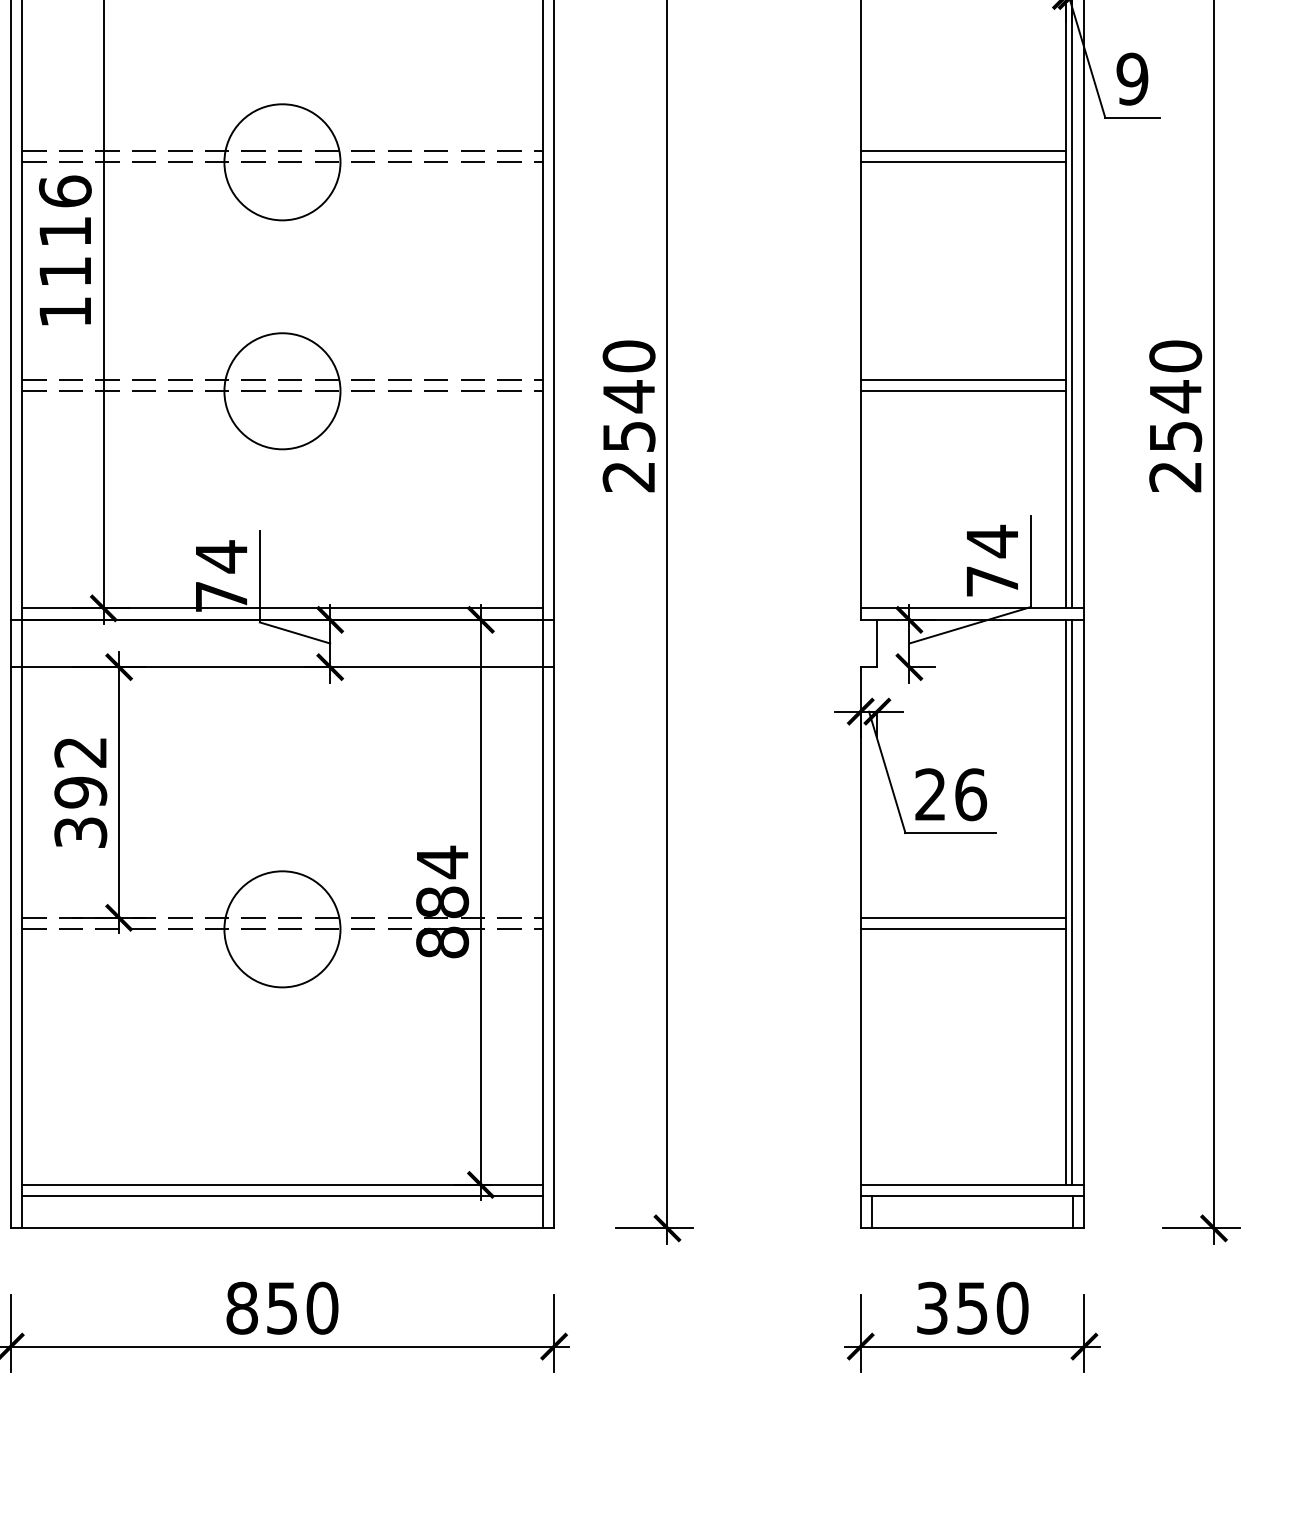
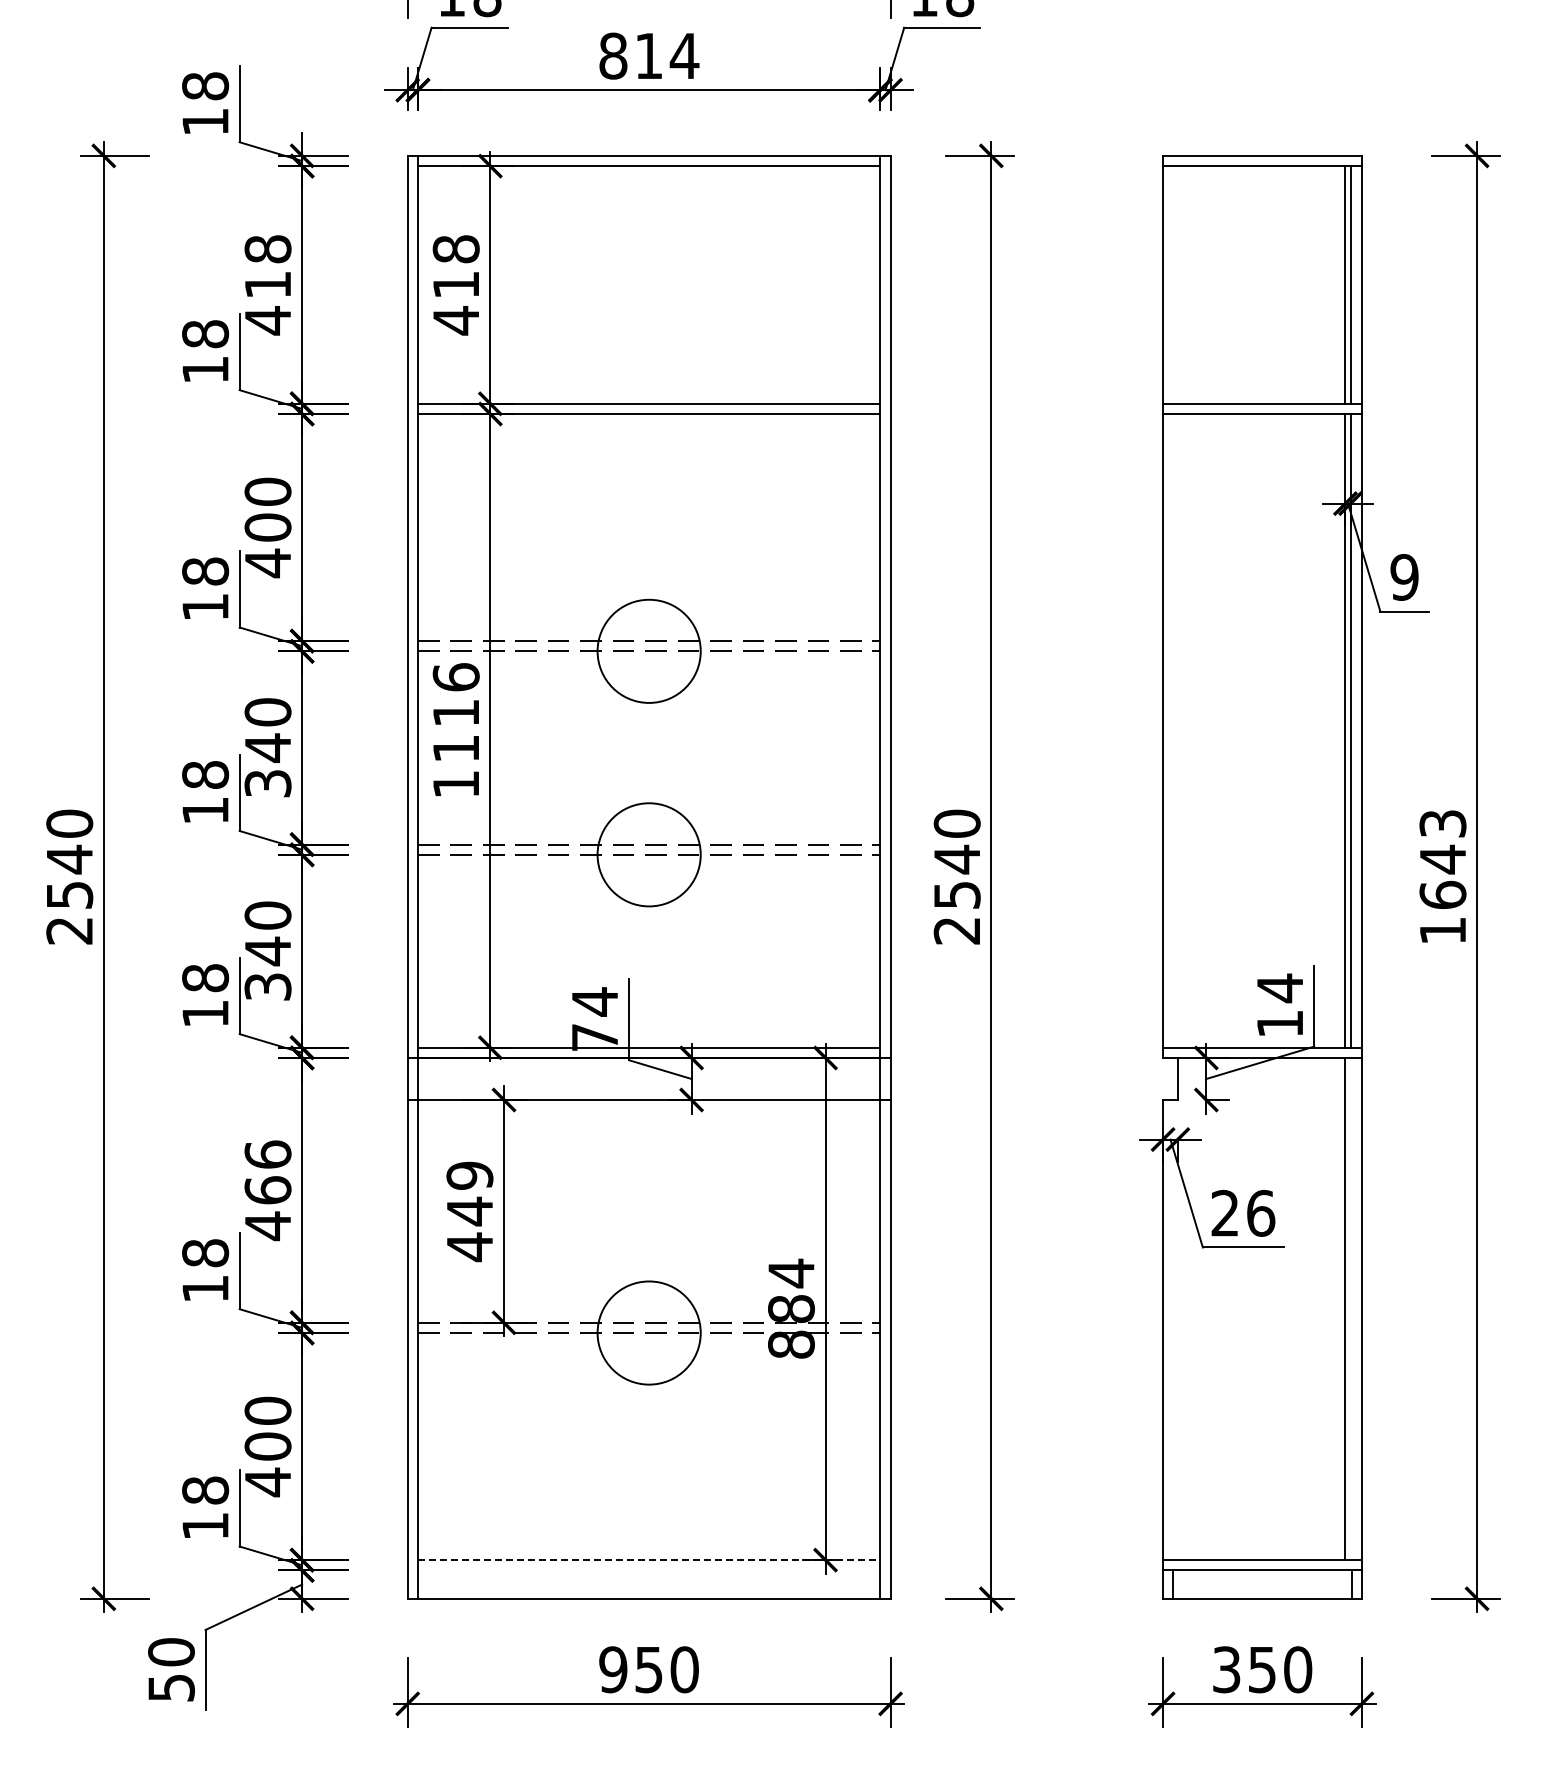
line: (963, 151) -> (1254, 641), removed
line: (963, 162) -> (1254, 651), removed
line: (963, 379) -> (1254, 844), removed
line: (963, 390) -> (1254, 854), removed
text: (1175, 415) -> (1442, 876), 2540 -> 1643
text: (991, 581) -> (1279, 1023), 74 -> 14
text: (80, 792) -> (469, 1211), 392 -> 449
line: (1071, 901) -> (1350, 1308), removed
line: (963, 917) -> (1254, 1322), removed
line: (963, 929) -> (1254, 1333), removed
line: (282, 1185) -> (649, 1560), solid -> dashed
line: (281, 1196) -> (648, 1570), removed
text: (242, 1307) -> (613, 1669), 850 -> 950

